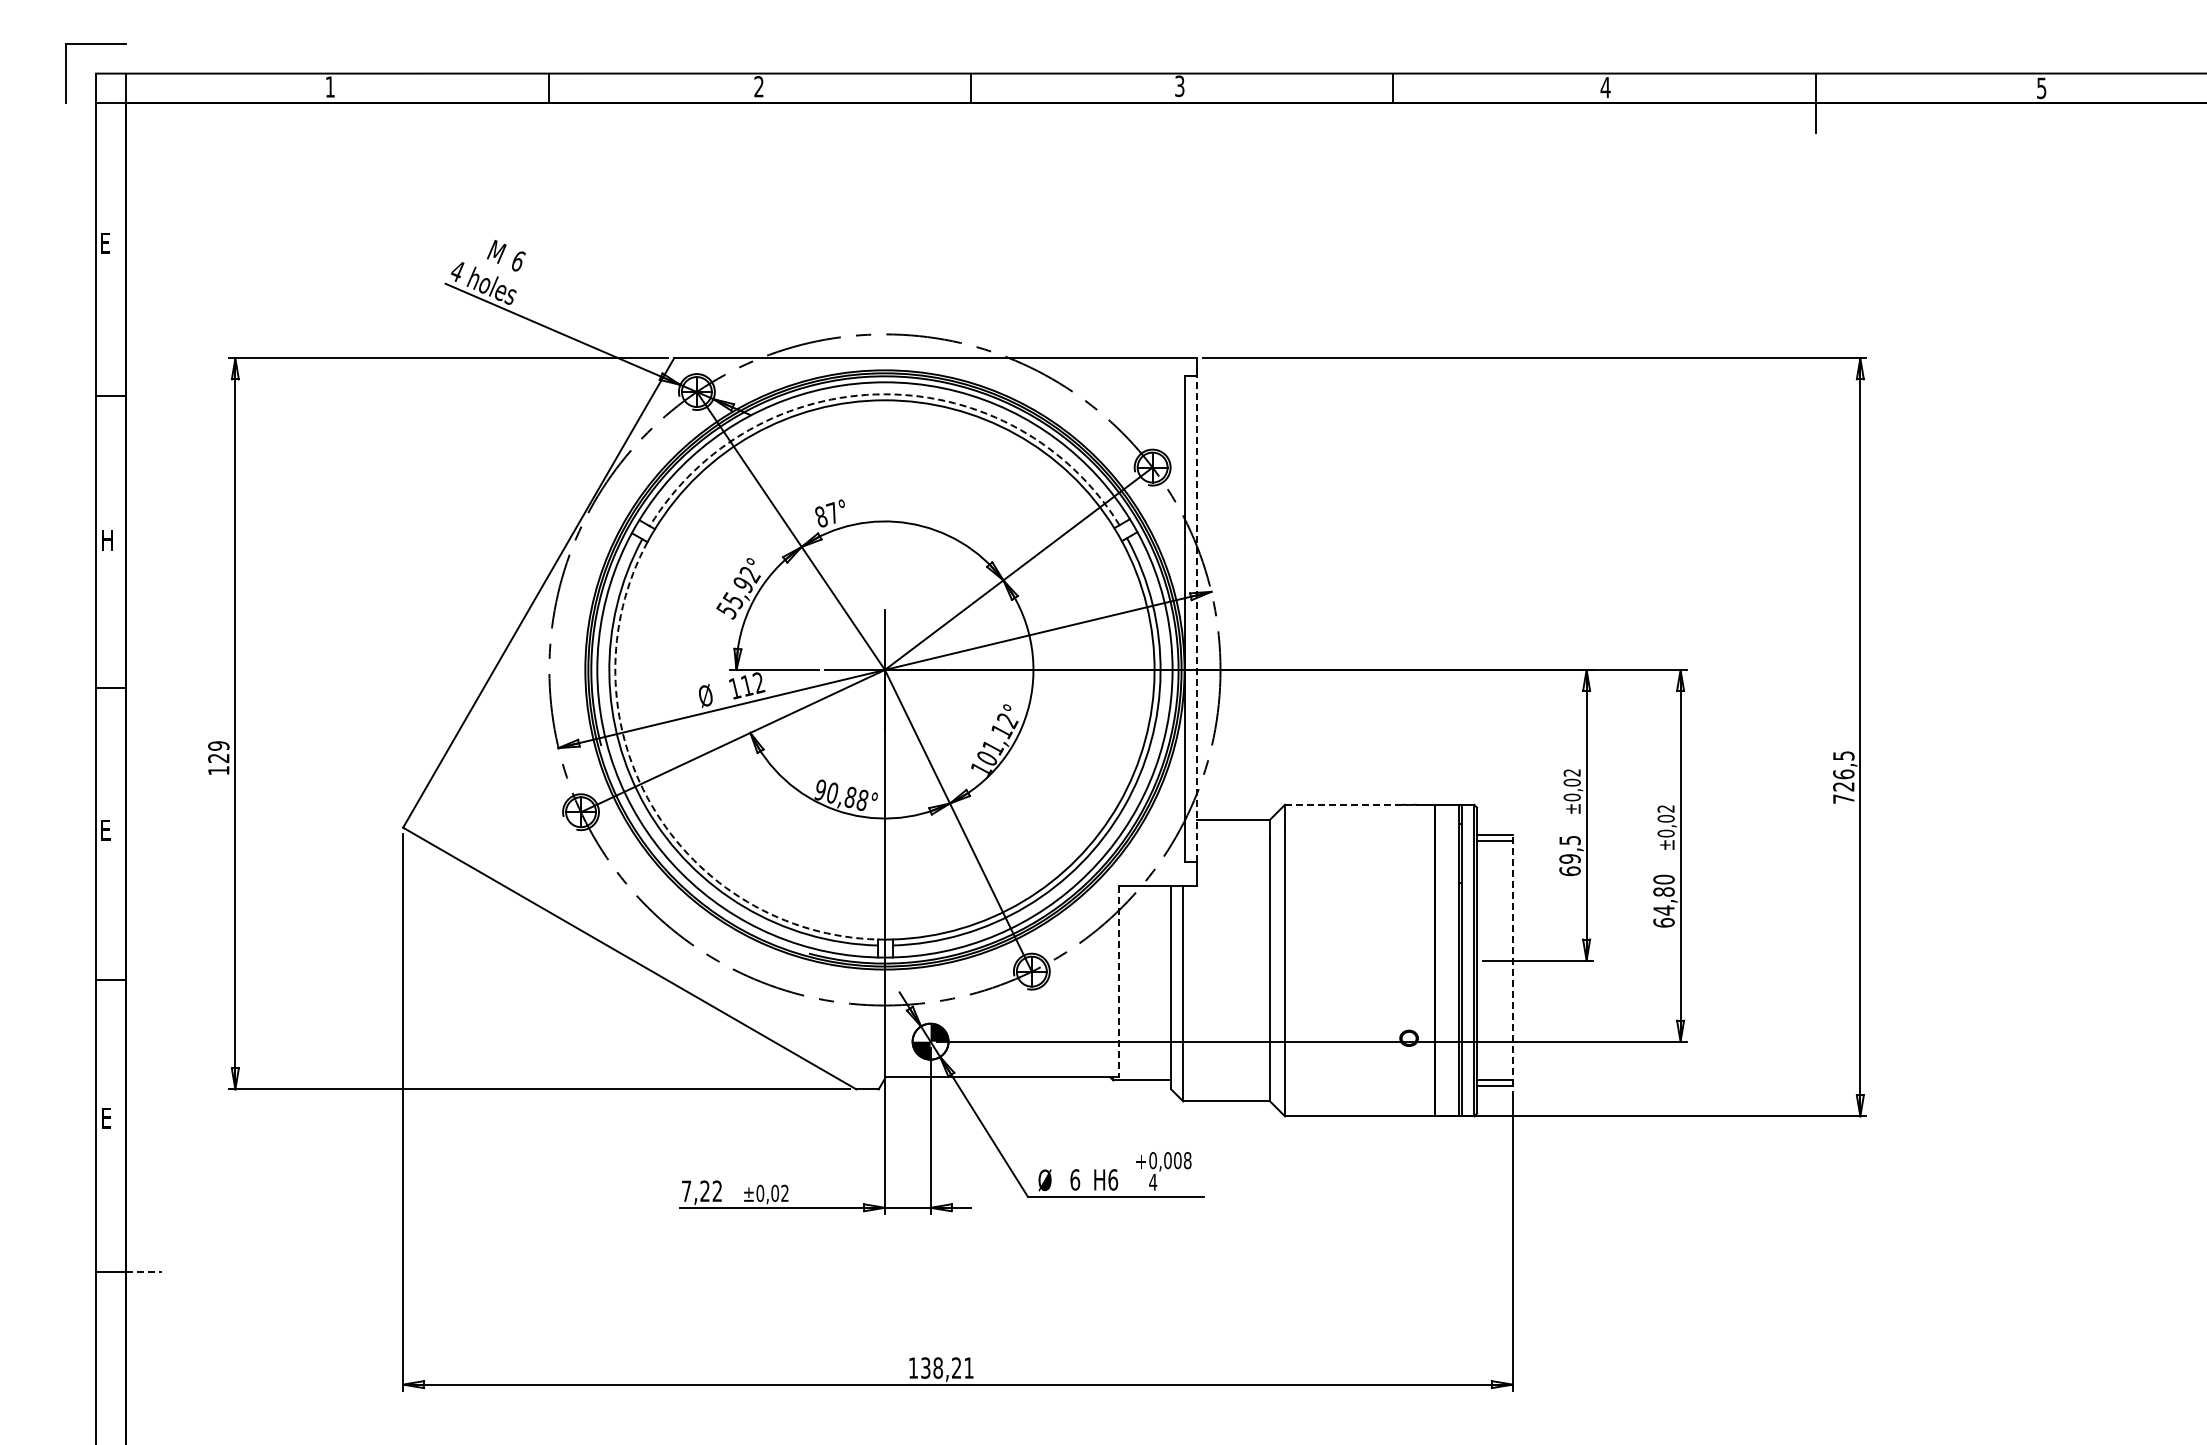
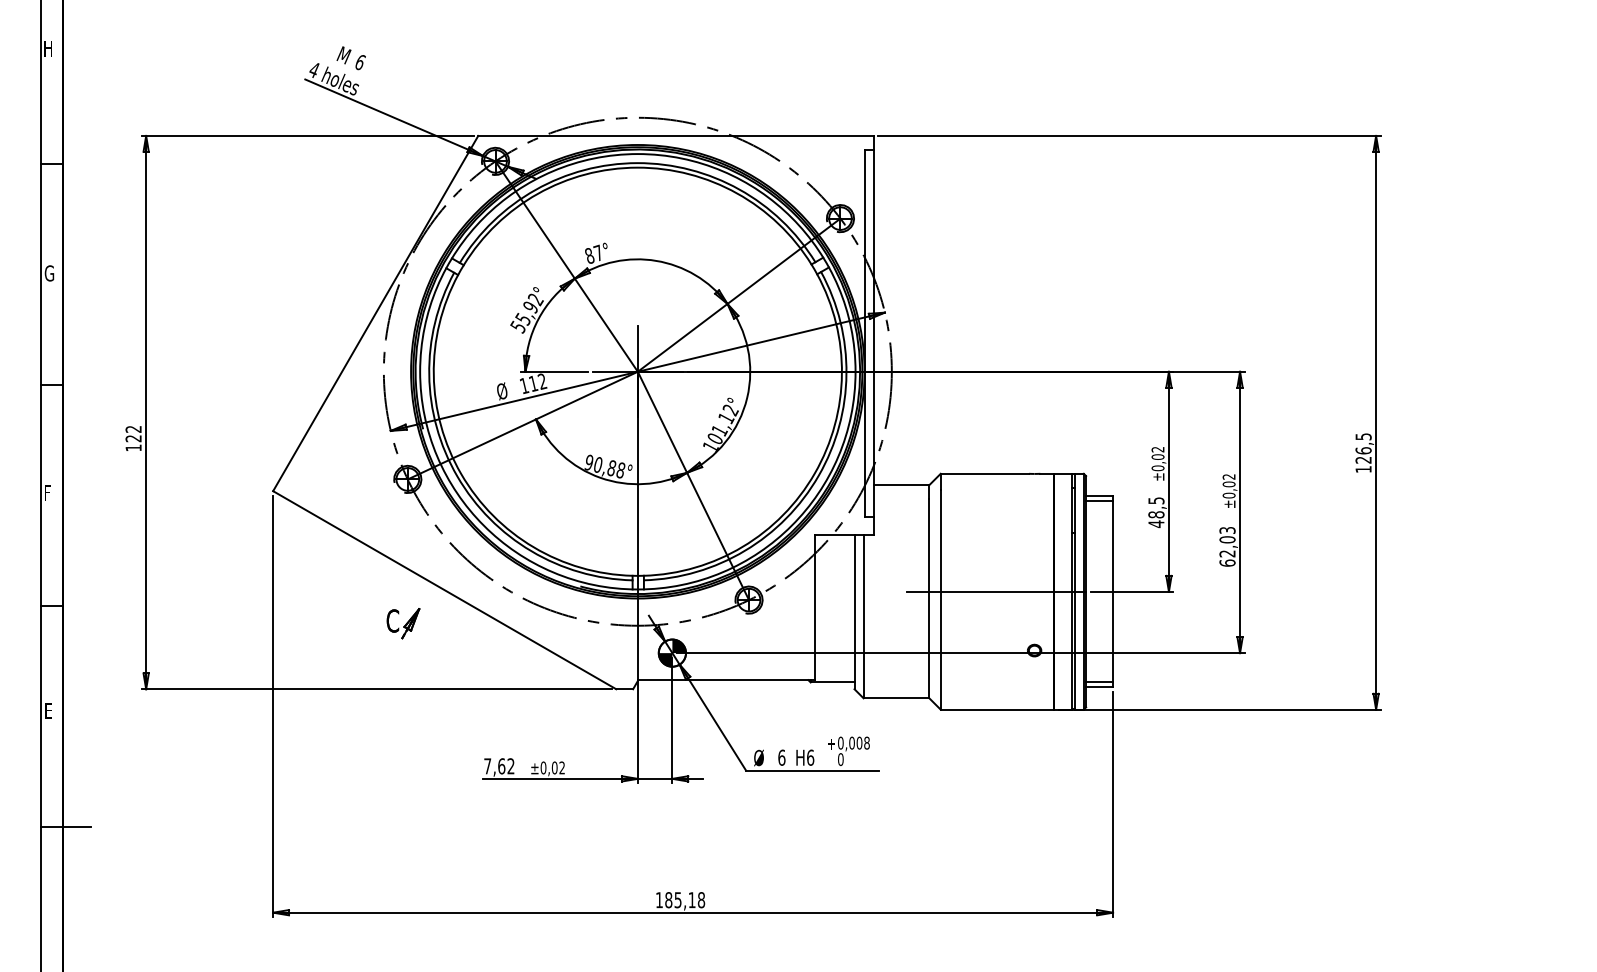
text: (106, 243) -> (48, 48), E -> H
arc: (884, 394) -> (637, 163), dashed -> solid
text: (107, 539) -> (49, 273), H -> G
line: (1196, 619) -> (873, 333), dashed -> solid
text: (218, 745) -> (133, 428), 129 -> 122
text: (1843, 798) -> (1363, 469), 726,5 -> 126,5
line: (1342, 804) -> (984, 473), dashed -> solid
arc: (651, 805) -> (461, 474), dashed -> solid
text: (106, 834) -> (48, 496), E -> F
text: (1569, 865) -> (1155, 519), 69,5 -> 48,5
text: (1663, 894) -> (1227, 541), 64,80 -> 62,03
line: (1358, 960) -> (996, 591), added
line: (1512, 960) -> (1112, 591), dashed -> solid
line: (1119, 981) -> (815, 607), dashed -> solid
part: (575, 1002) -> (403, 623), added
text: (1153, 1181) -> (841, 758), 4 -> 0
text: (705, 1191) -> (502, 766), 7,22 -> 7,62
line: (144, 1271) -> (77, 827), dashed -> solid
text: (947, 1367) -> (685, 899), 138,21 -> 185,18

